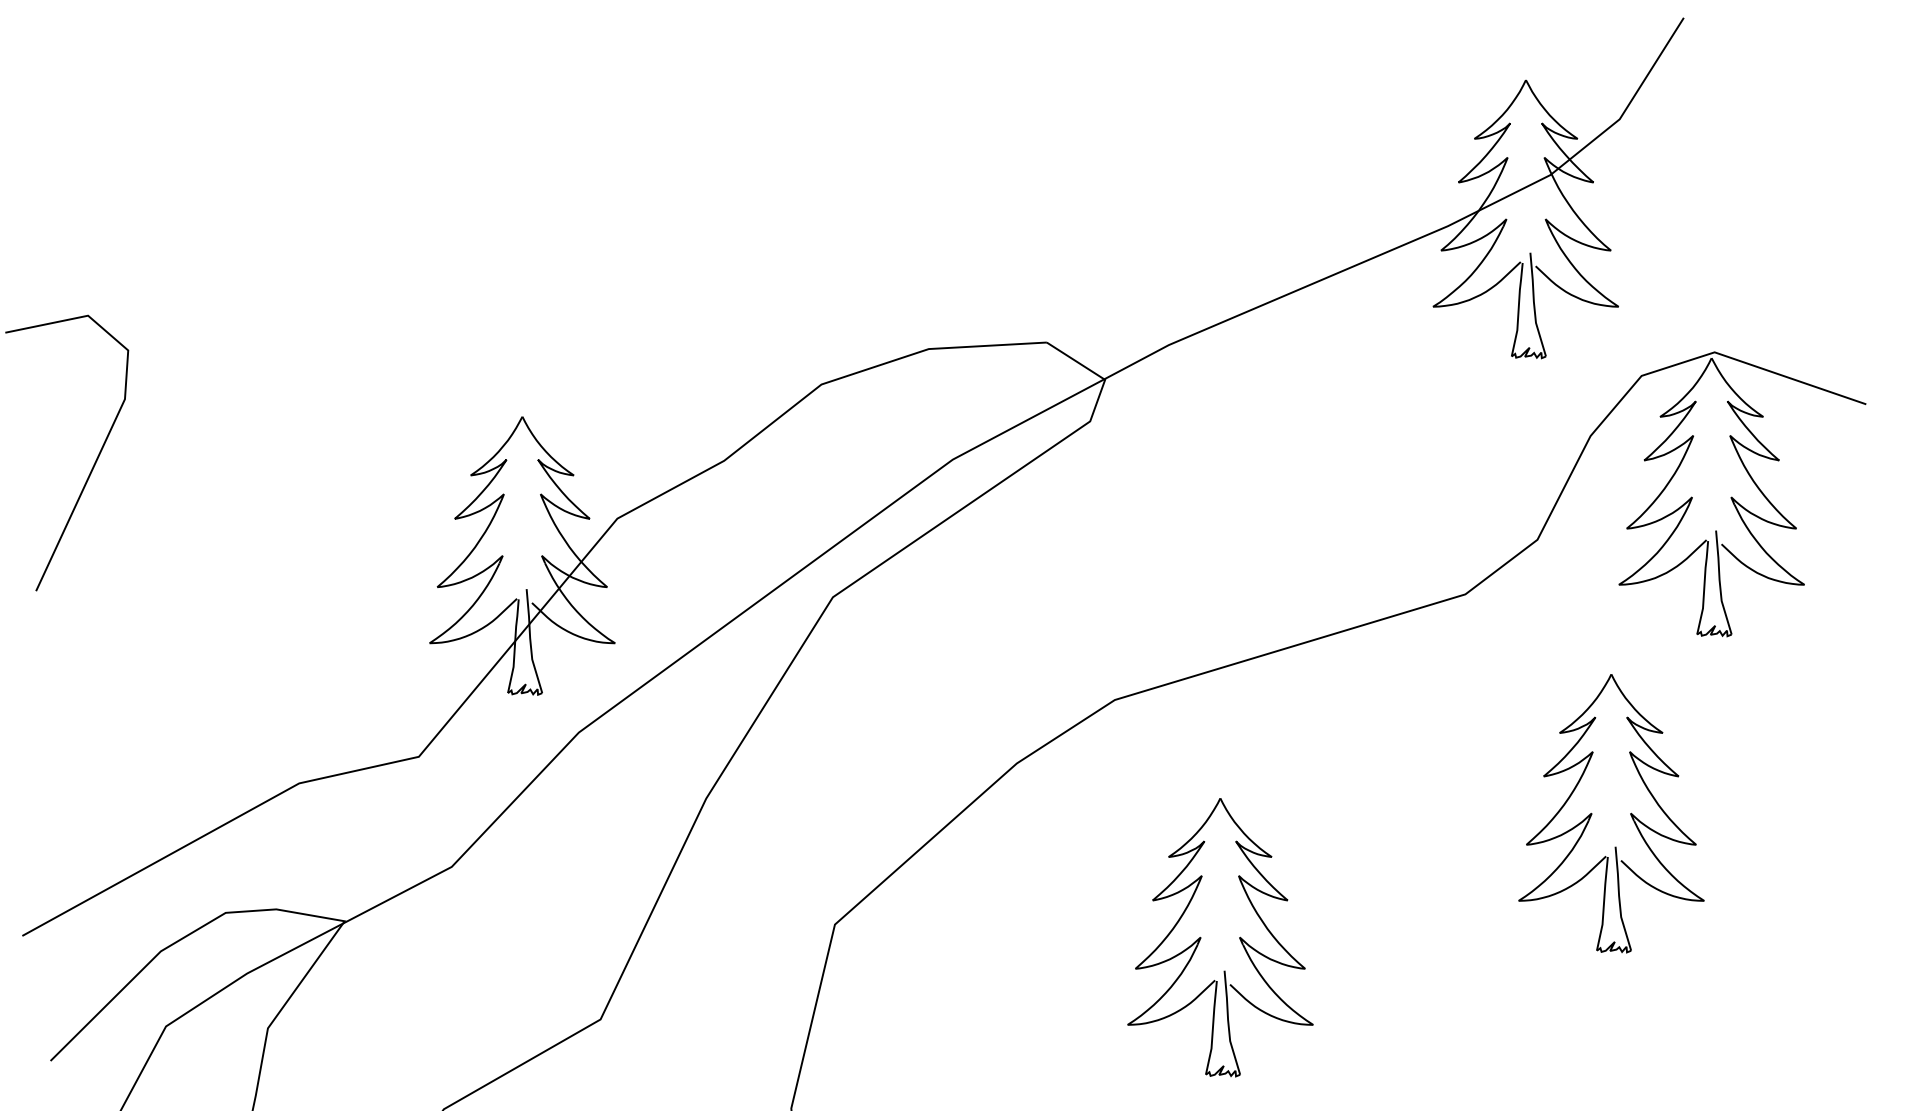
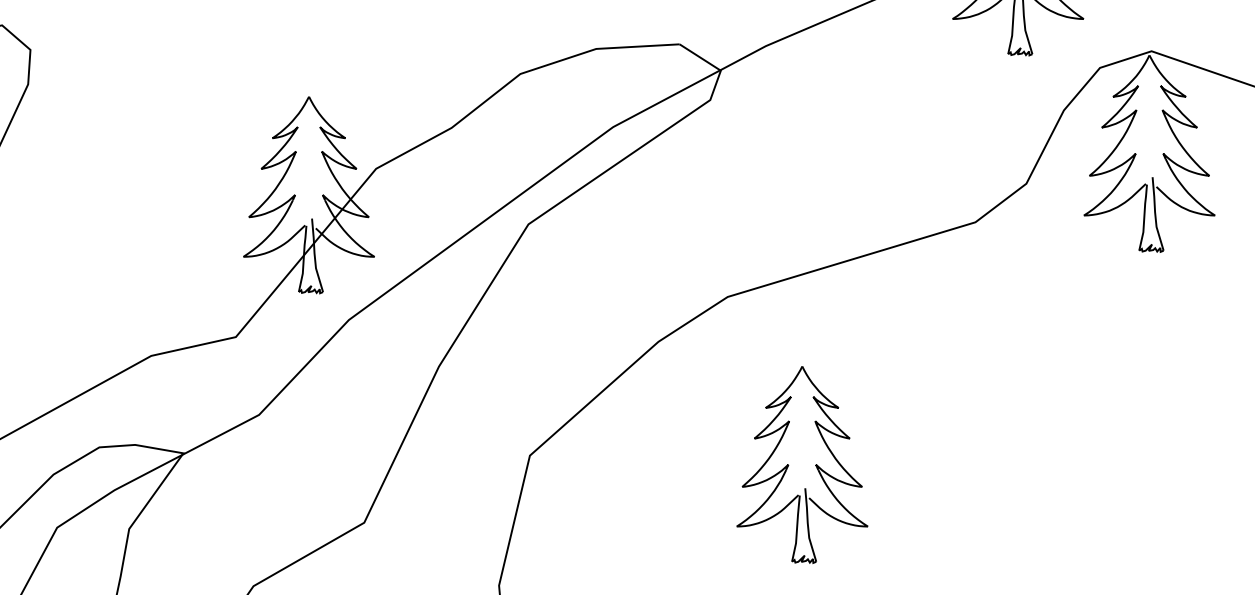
part: (1592, 813) -> (1065, 377), removed

